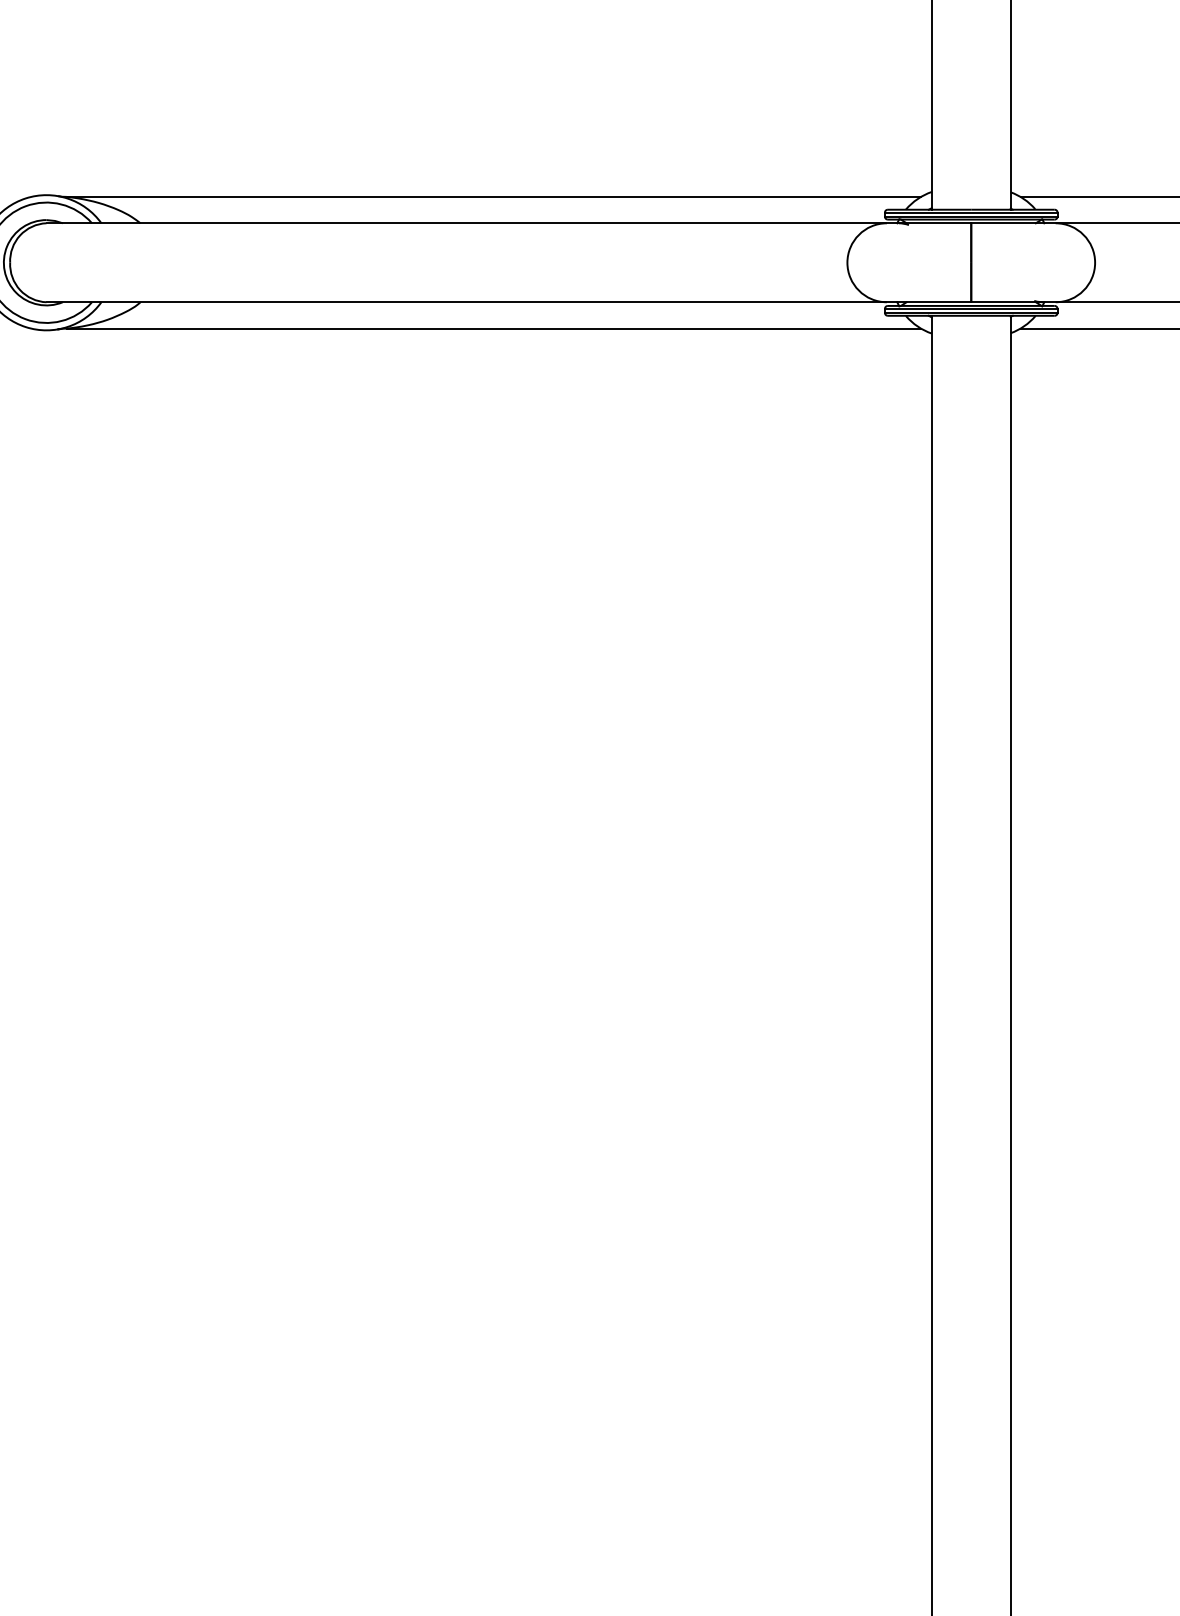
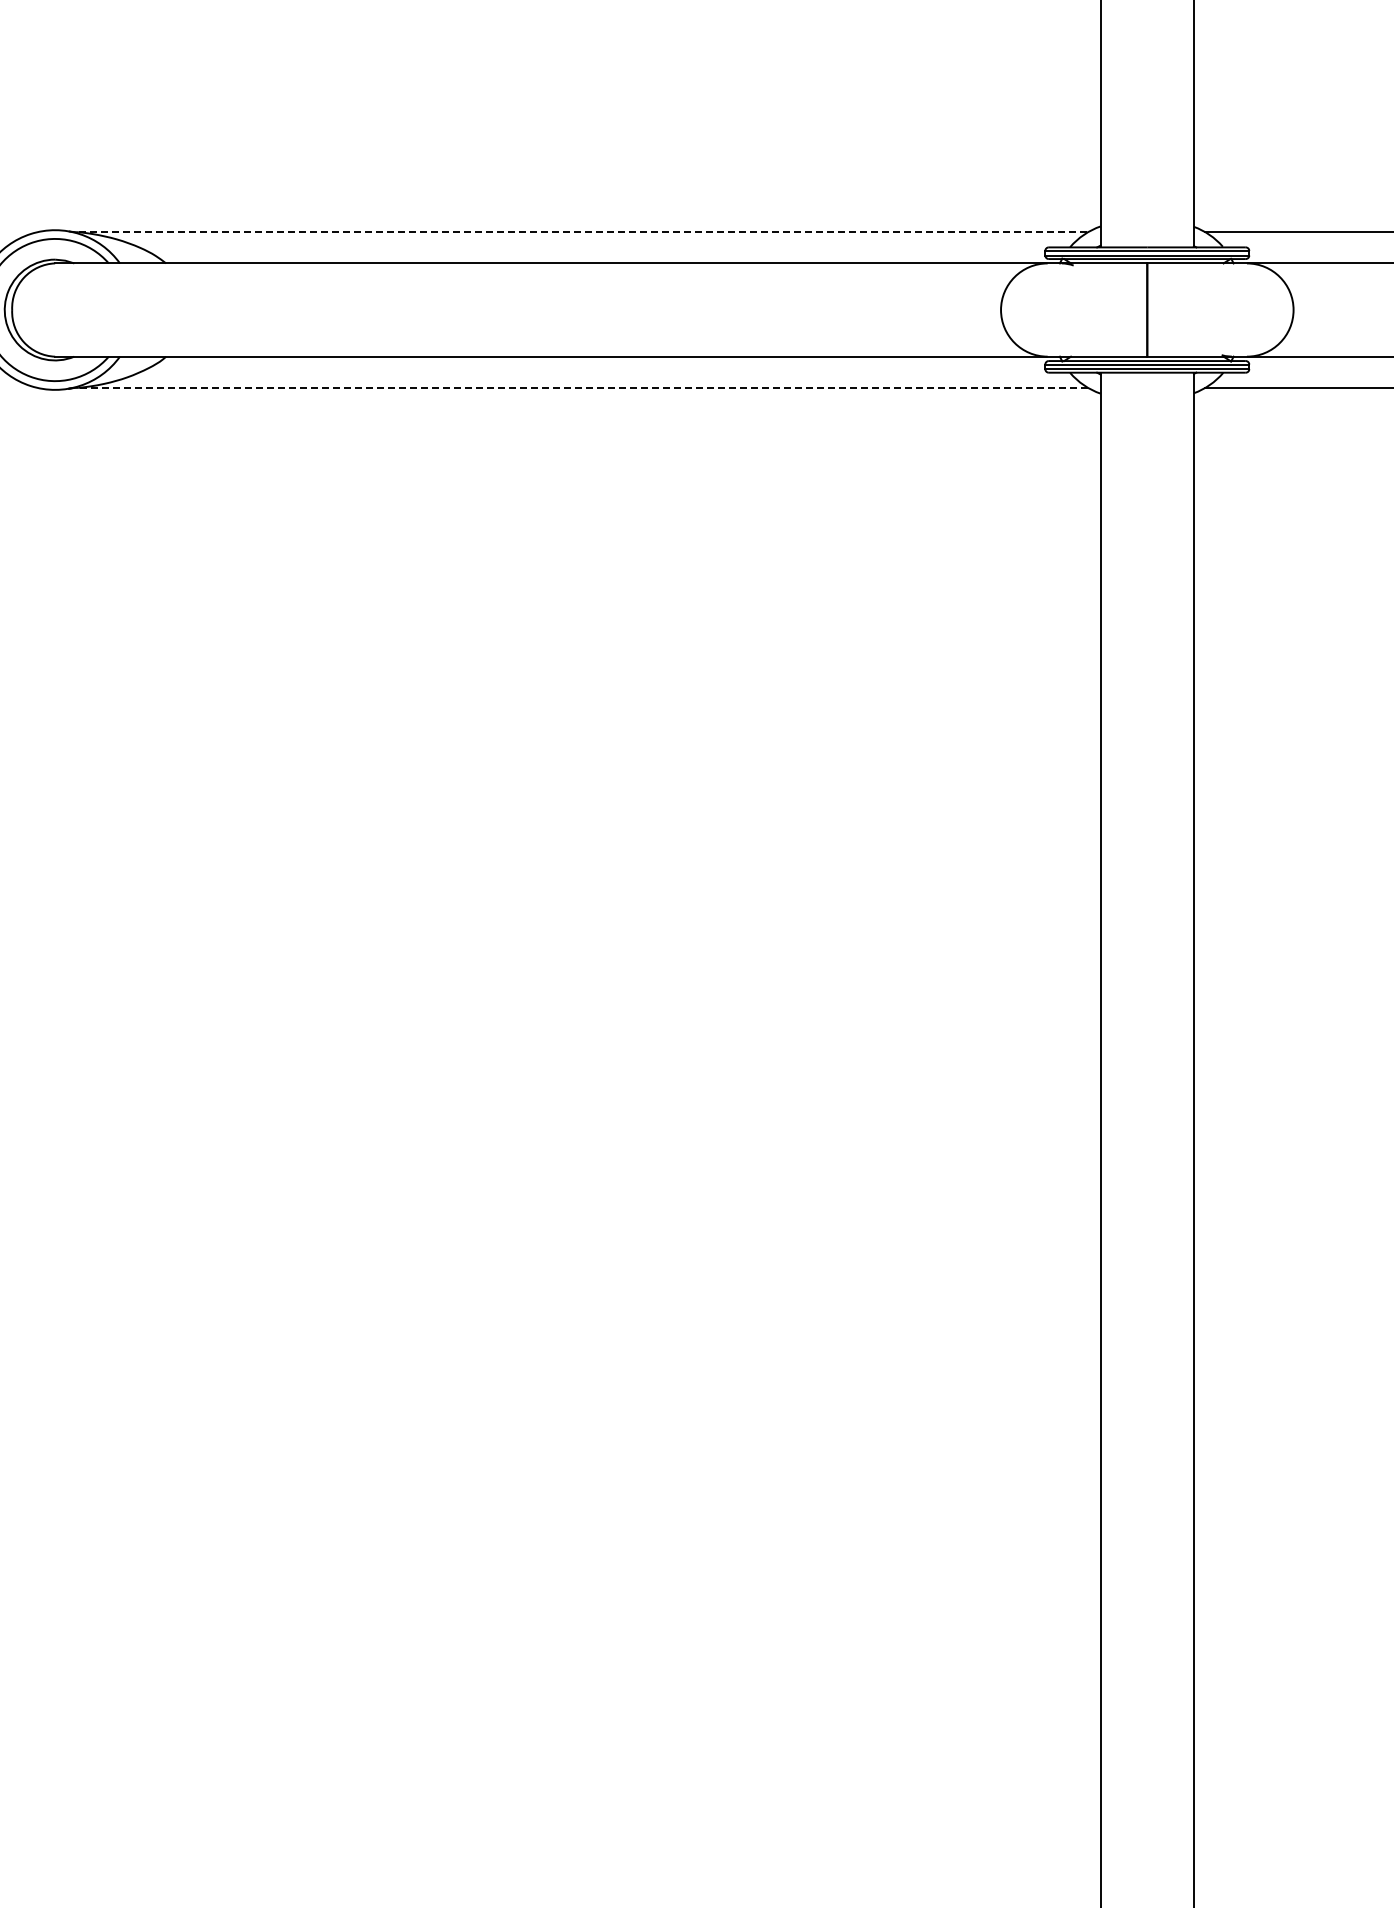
line: (493, 197) -> (583, 232), solid -> dashed
line: (493, 328) -> (583, 387), solid -> dashed

